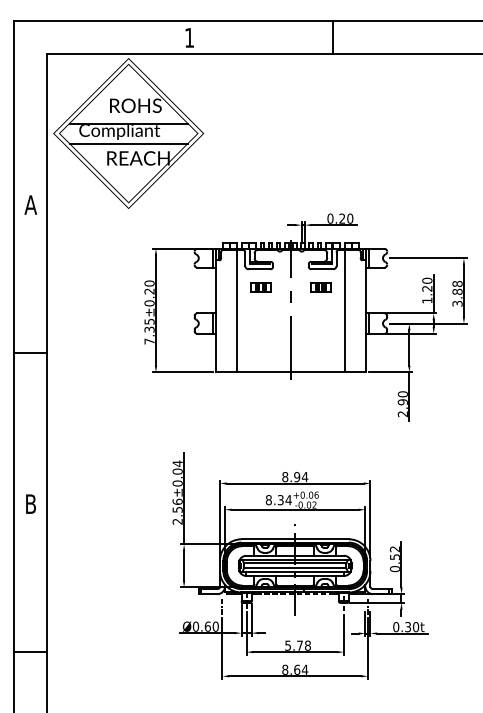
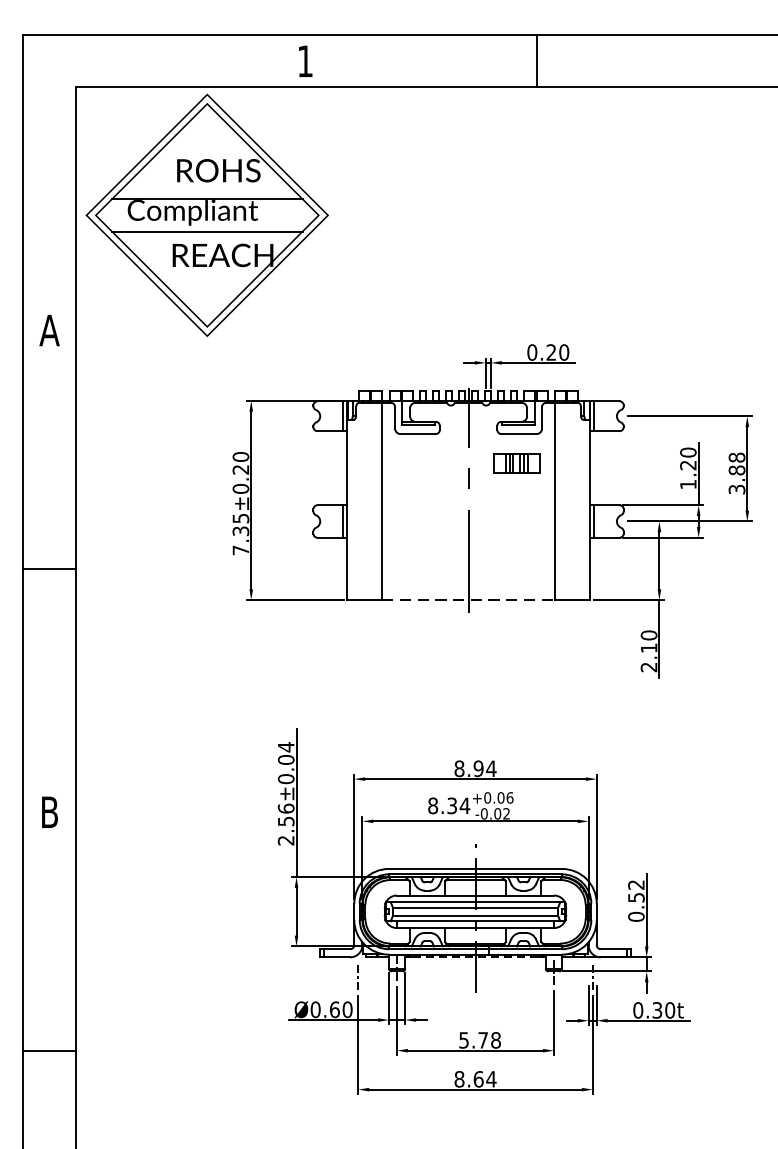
part: (260, 287) -> (419, 463), removed
part: (320, 287) -> (516, 463), size x1.4
line: (290, 372) -> (467, 600), solid -> dashed
text: (402, 402) -> (648, 648), 2.90 -> 2.10

